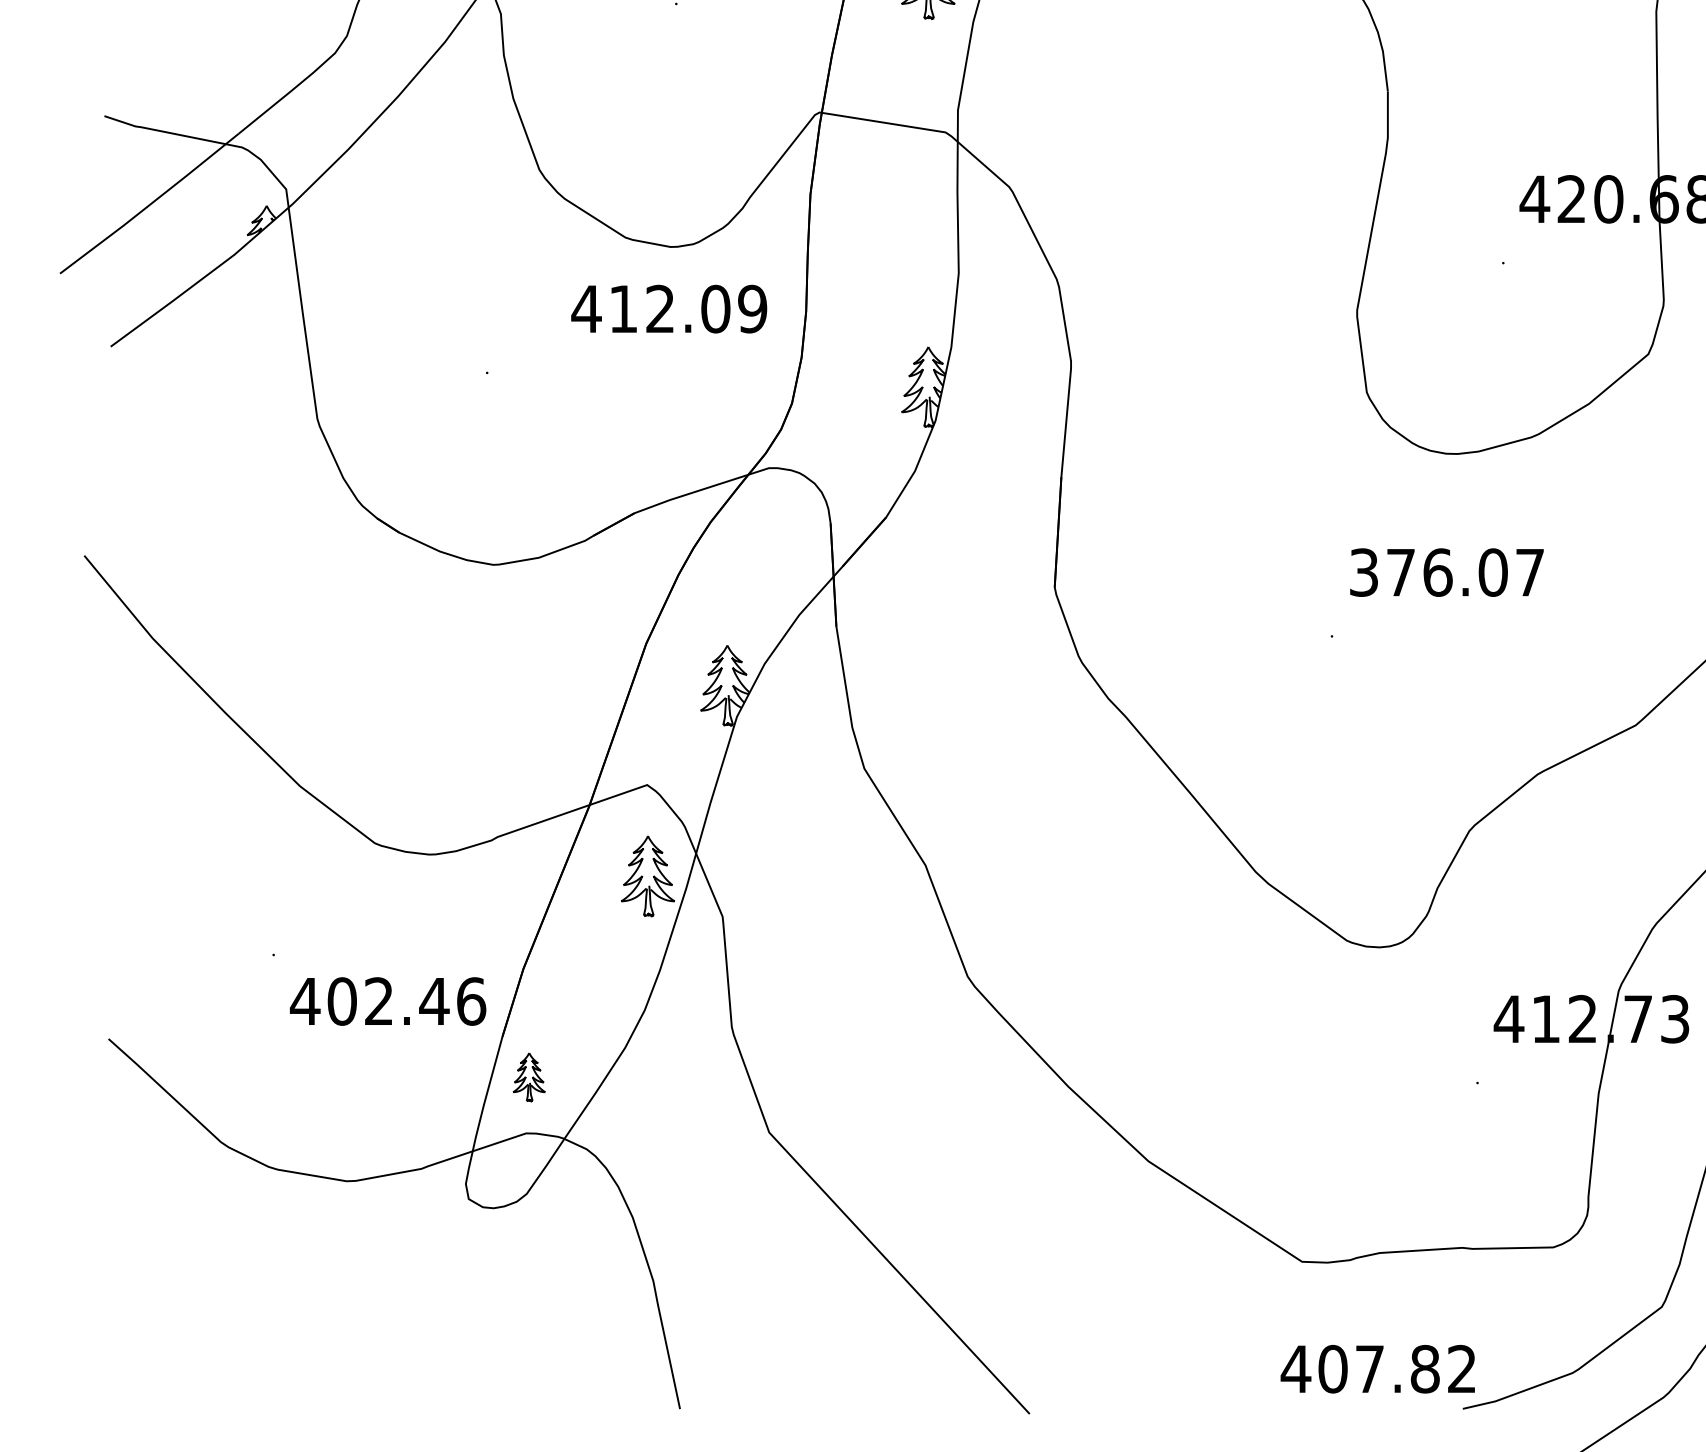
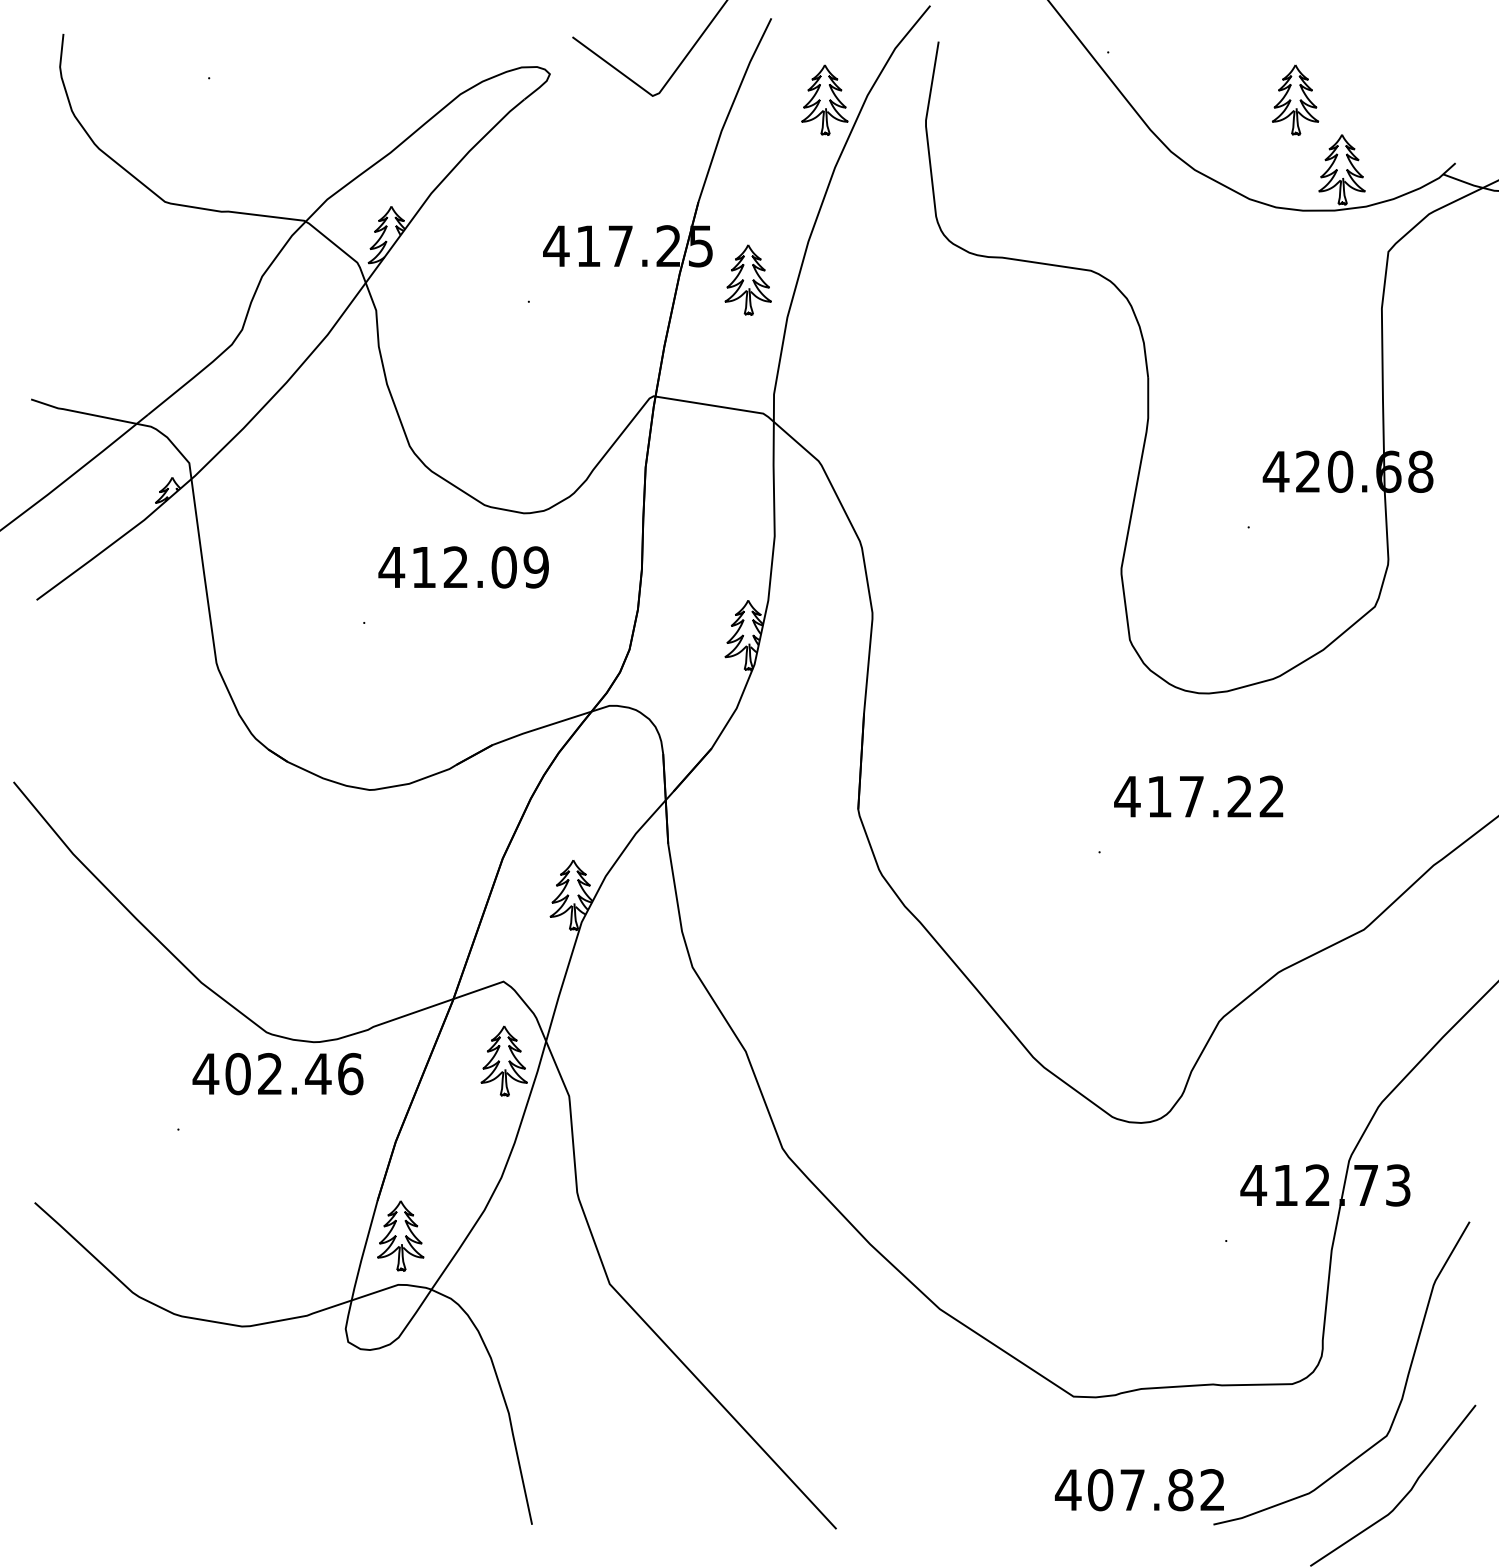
text: (668, 309) -> (463, 567), moved
text: (1445, 572) -> (1198, 796), 376.07 -> 417.22
text: (387, 1002) -> (277, 1074), moved
part: (528, 1076) -> (400, 1235), size x1.67

